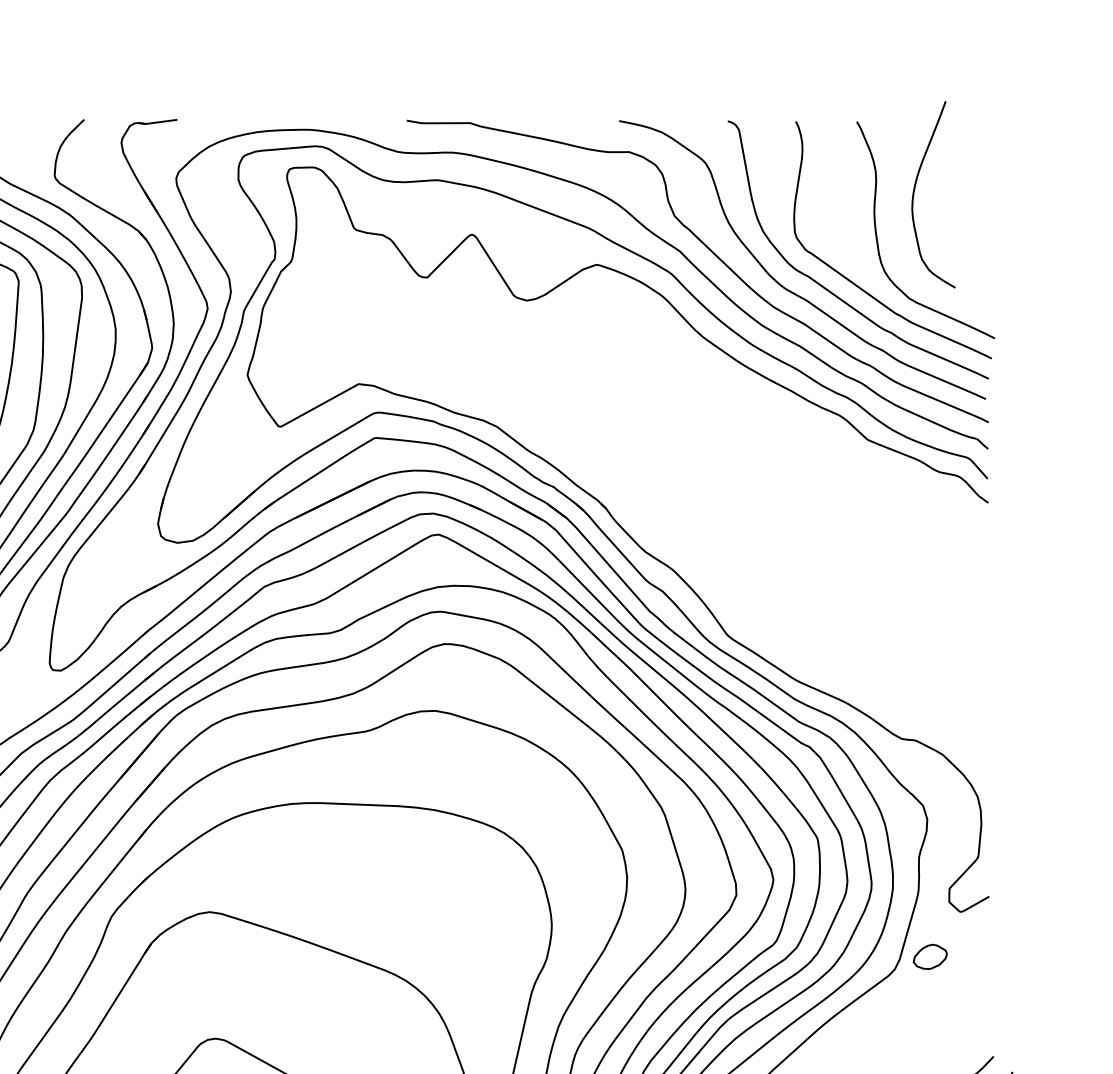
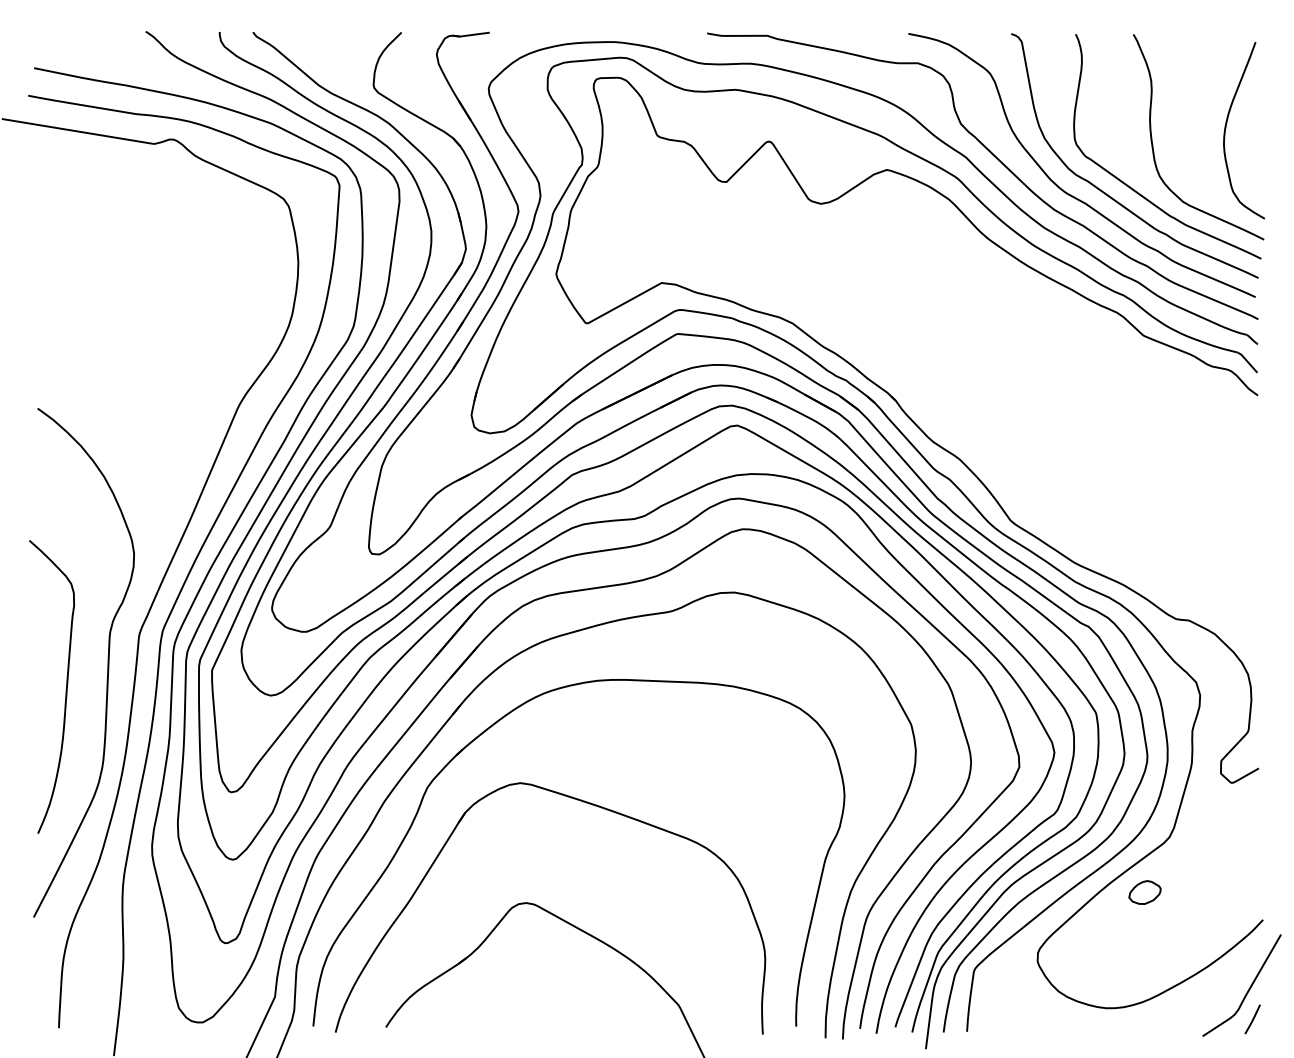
curve: (914, 192) -> (1226, 128), moved
part: (929, 956) -> (1144, 892), moved

